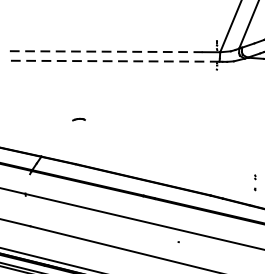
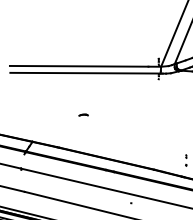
line: (106, 51) -> (79, 66), dashed -> solid
line: (115, 61) -> (85, 73), dashed -> solid
part: (78, 118) -> (83, 114), moved

